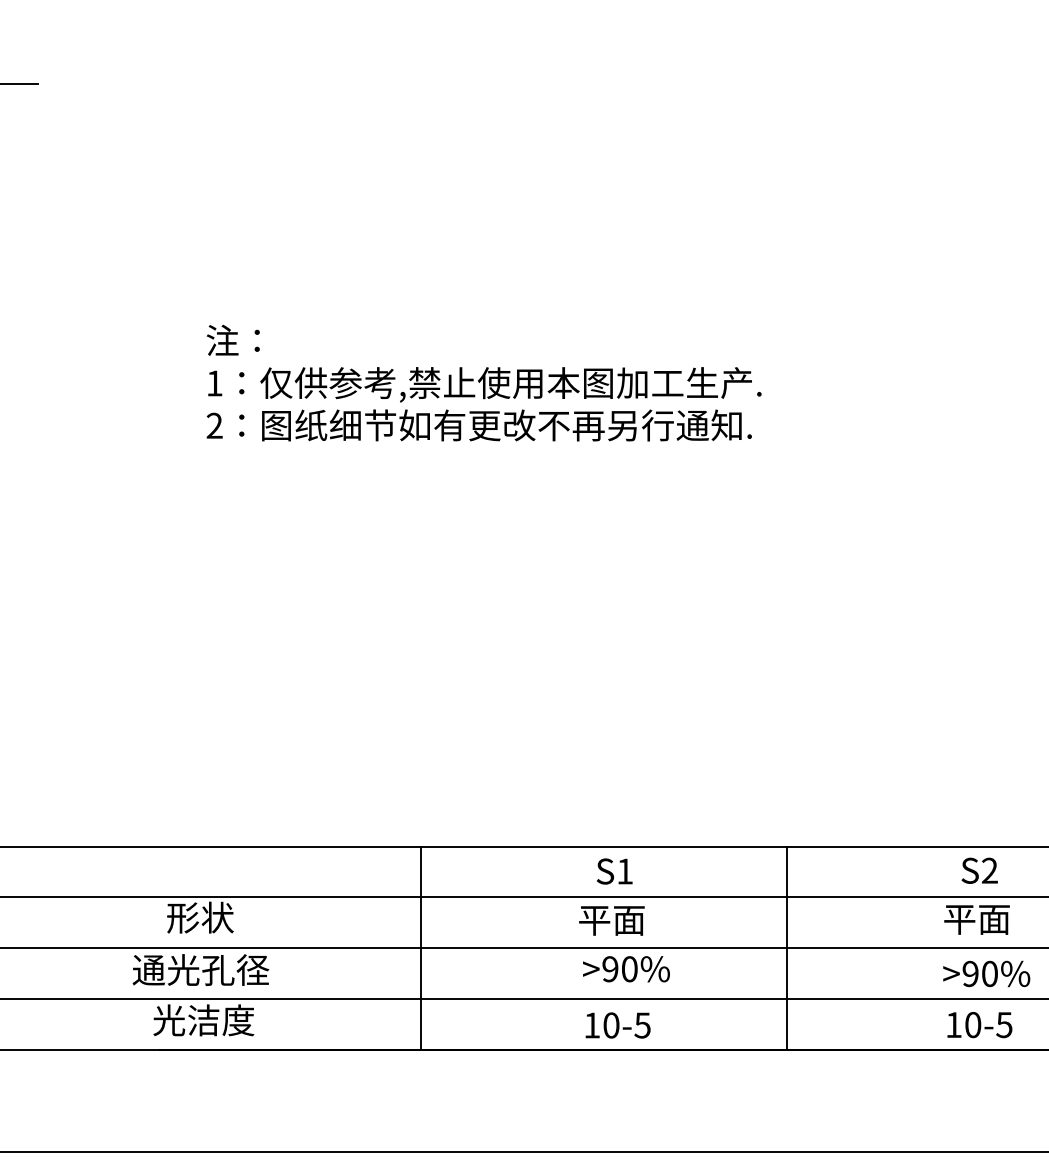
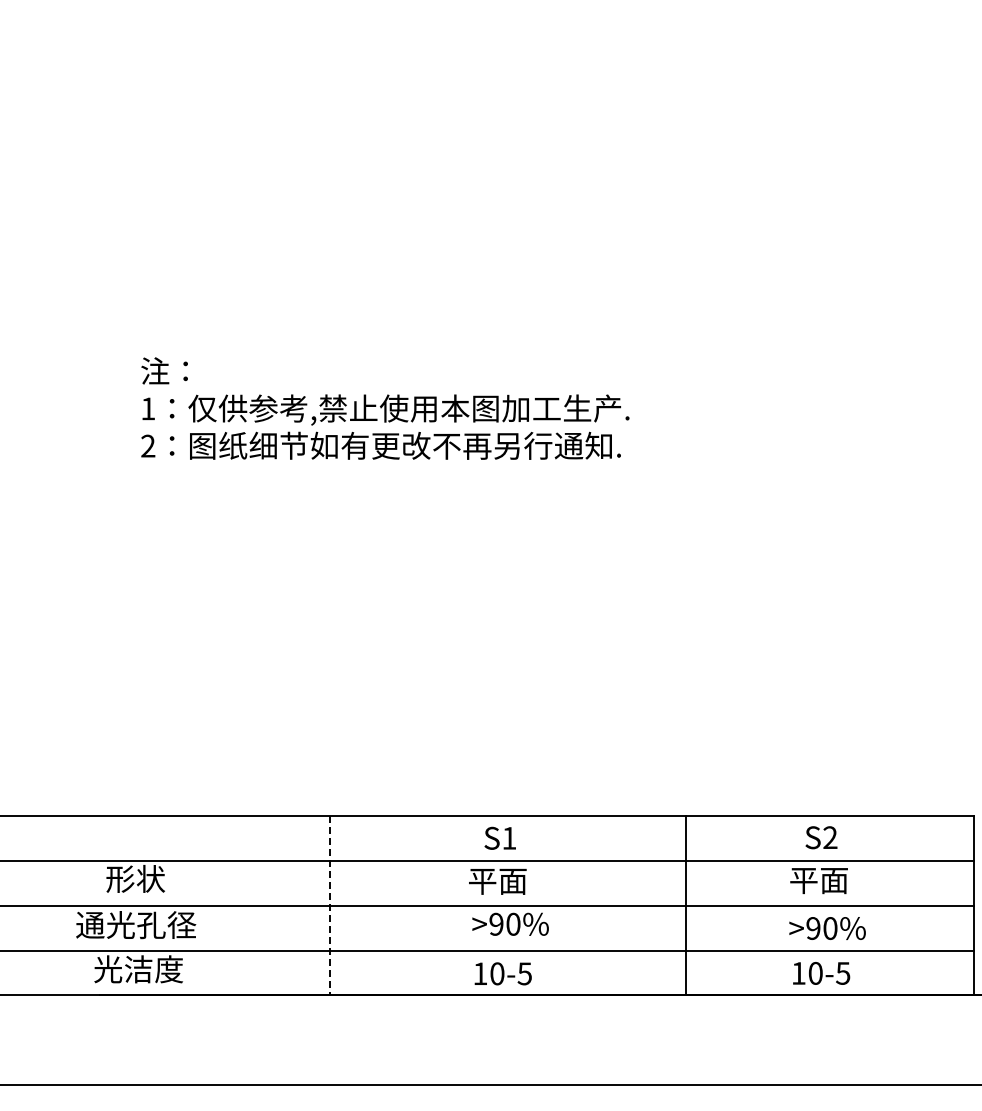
line: (420, 947) -> (329, 905), solid -> dashed
line: (786, 947) -> (685, 905), moved

